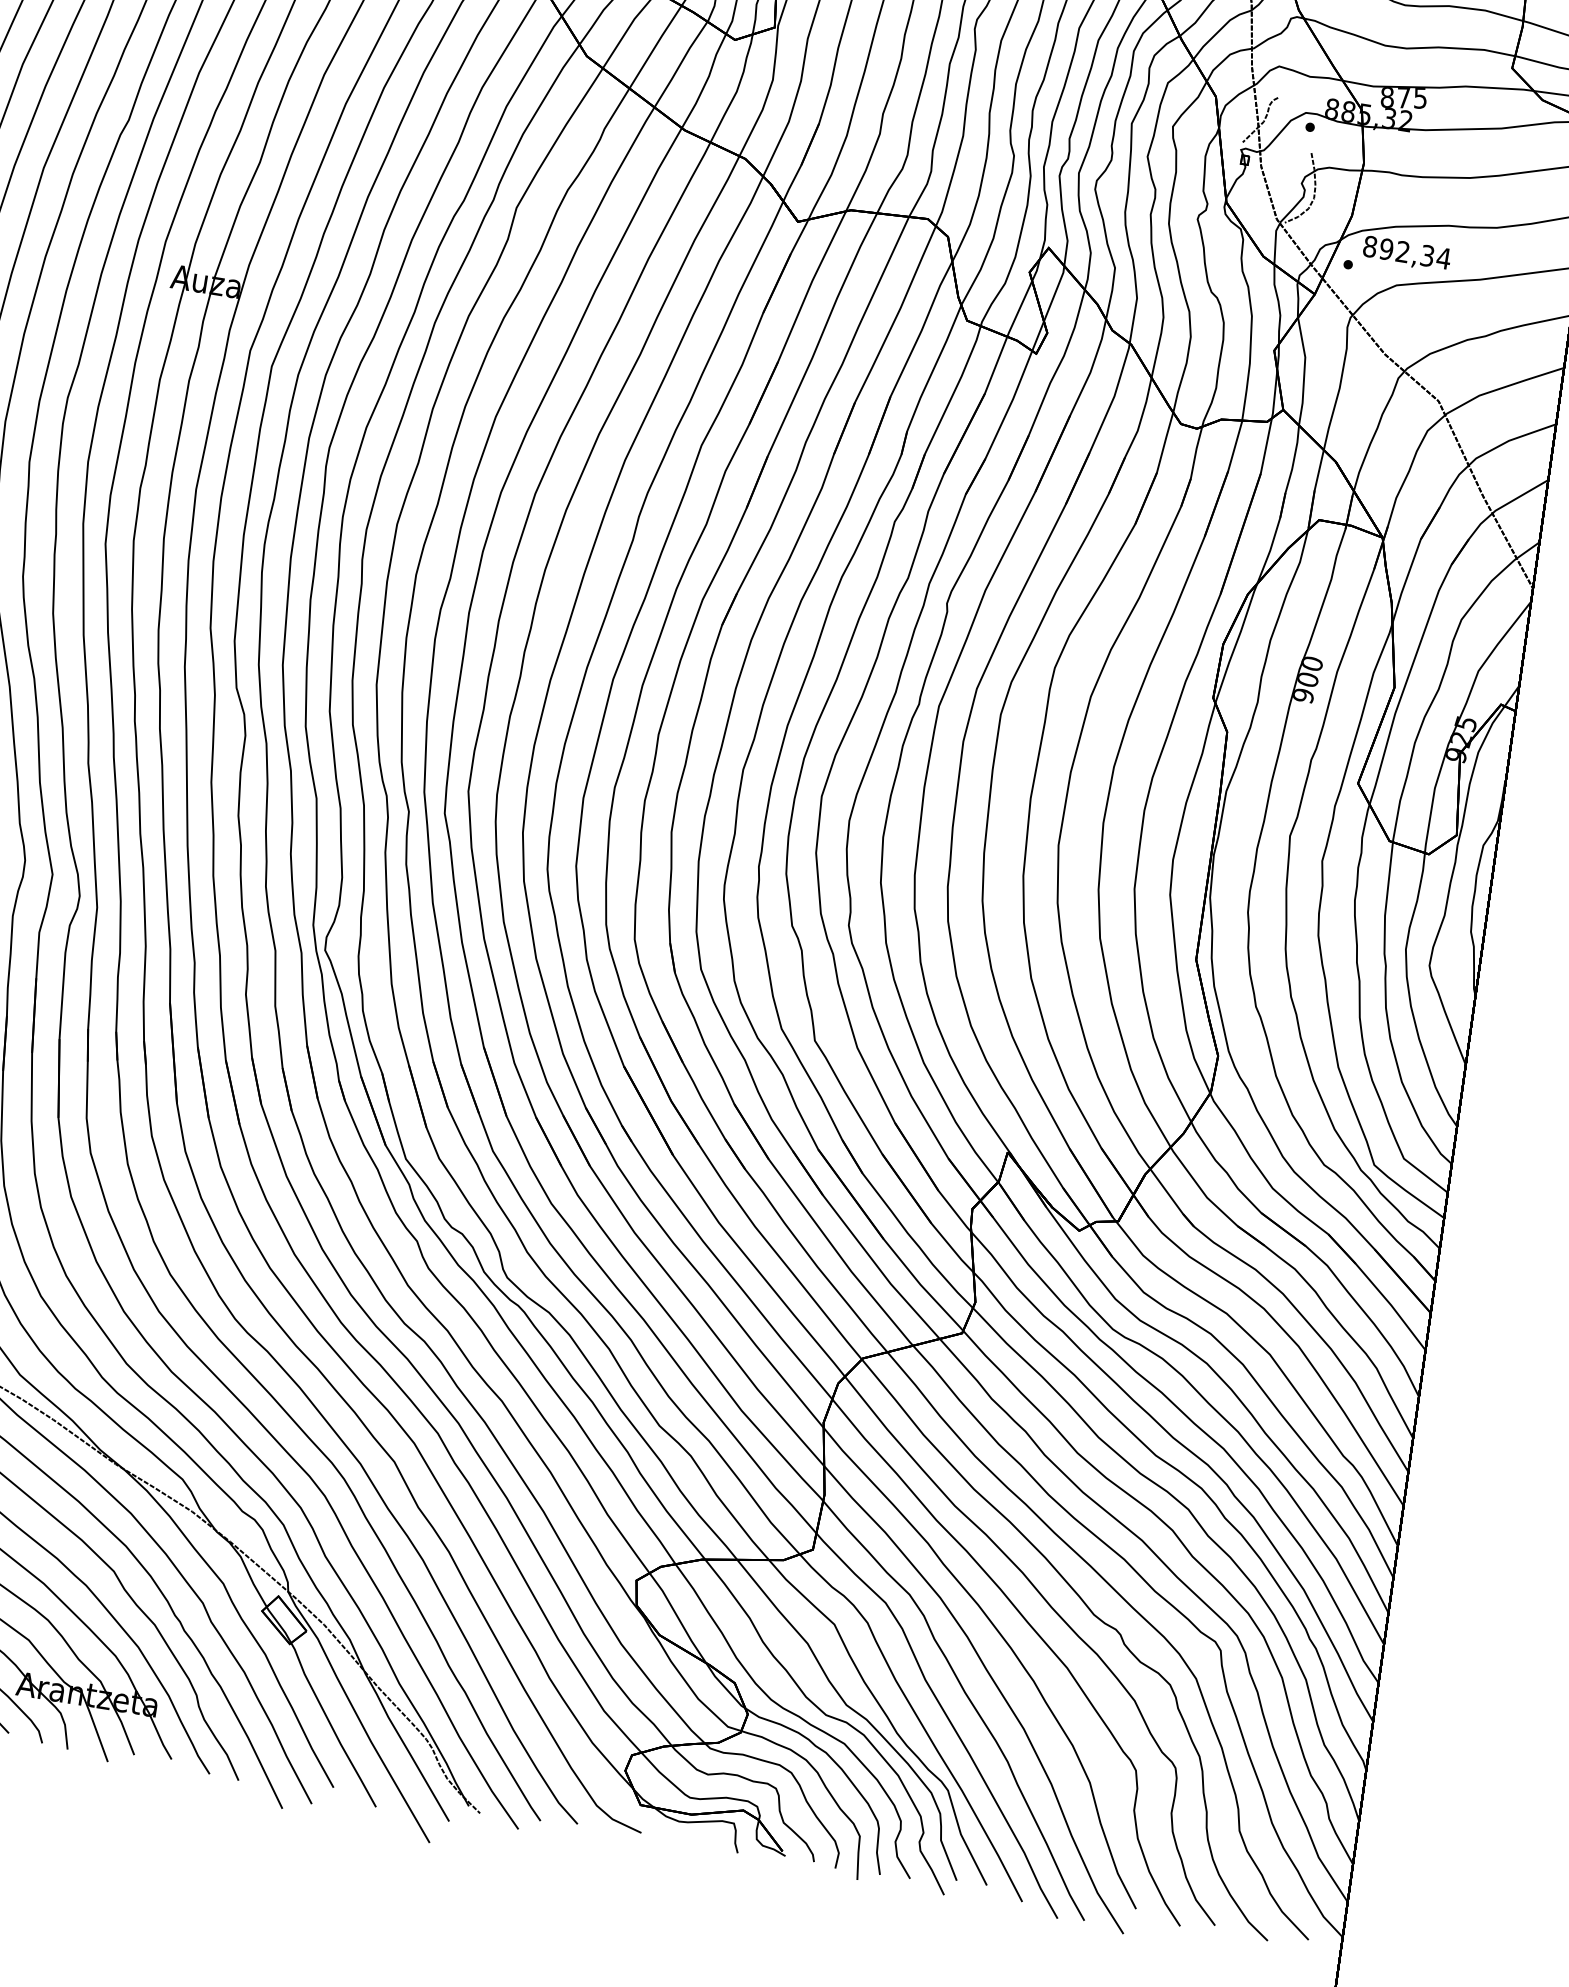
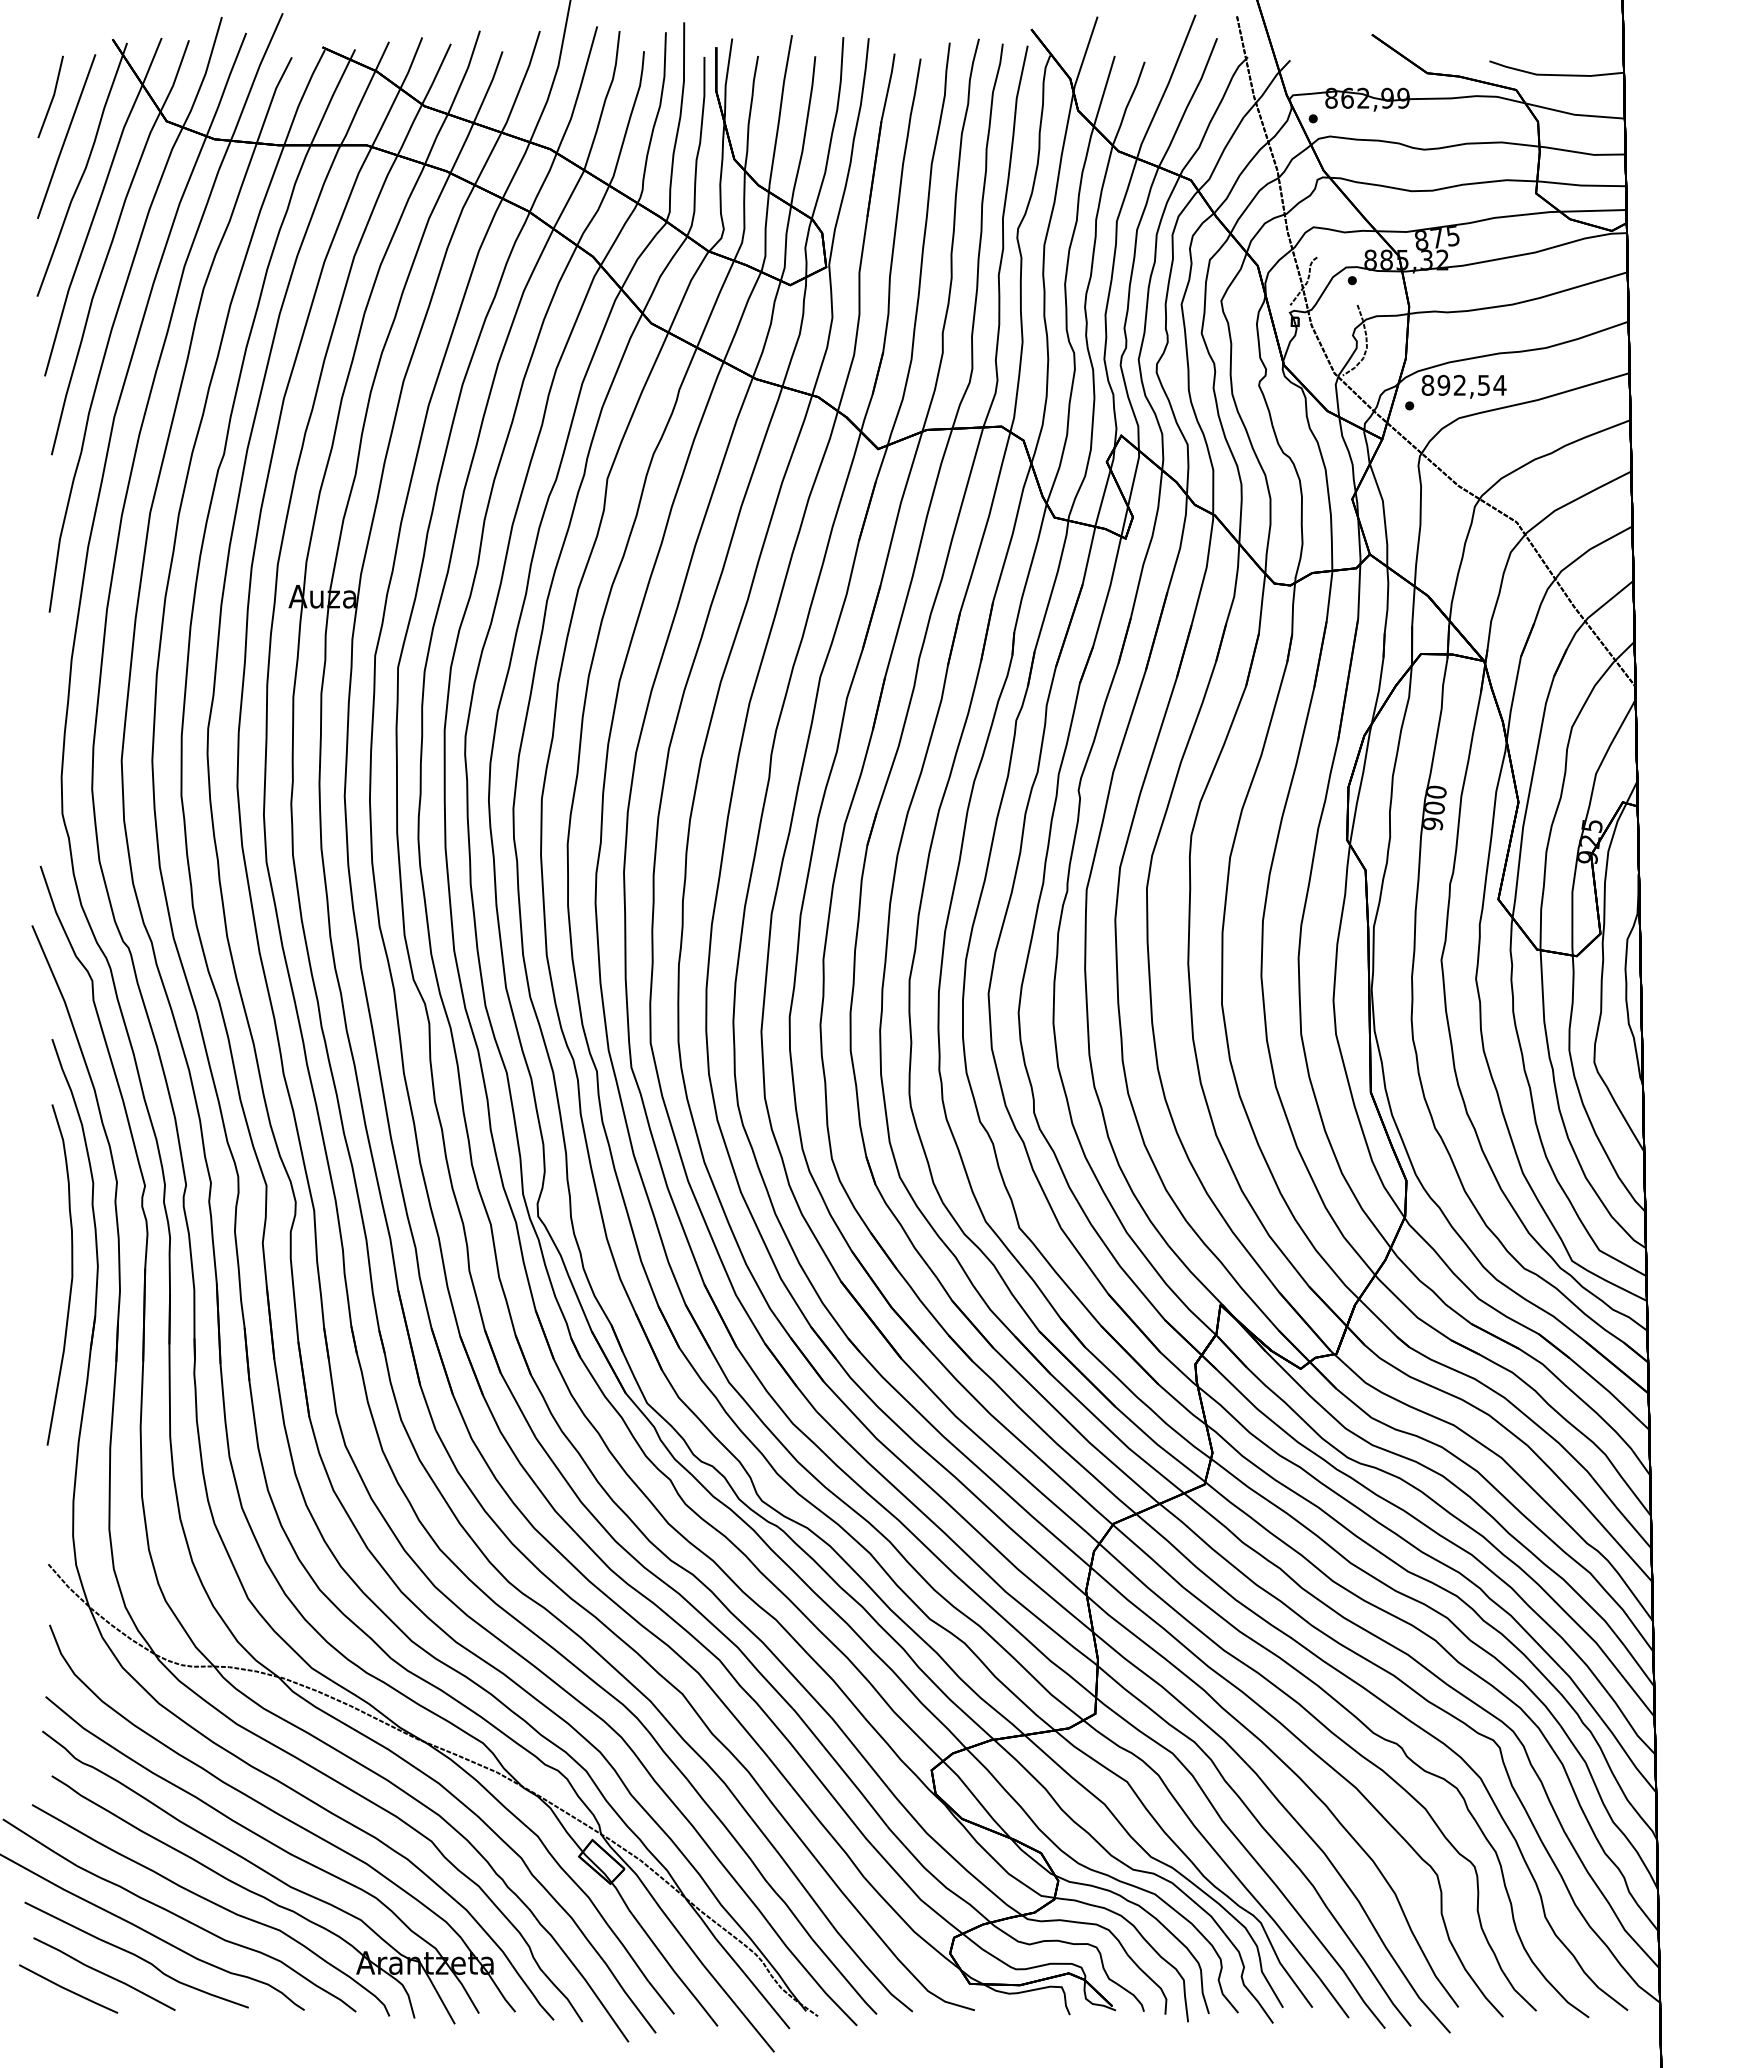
text: (1427, 254) -> (1483, 384), 892,34 -> 892,54

